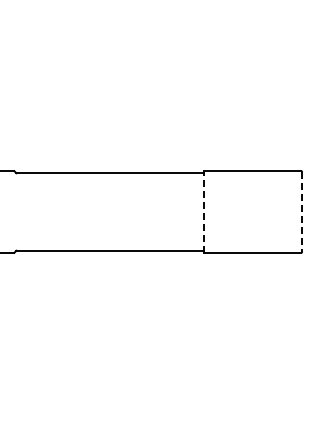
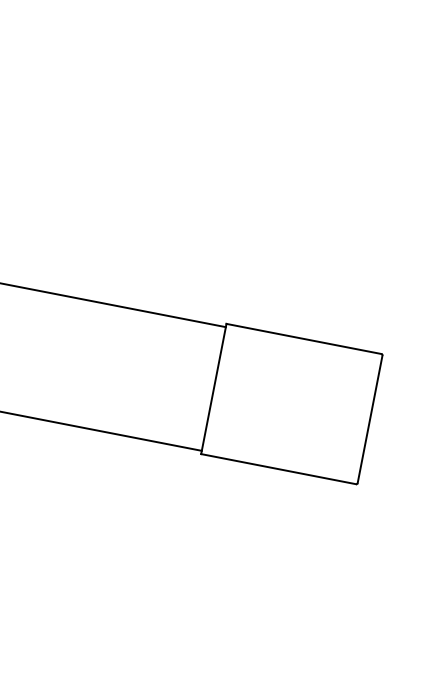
line: (204, 212) -> (214, 389), dashed -> solid
line: (302, 212) -> (370, 420), dashed -> solid

